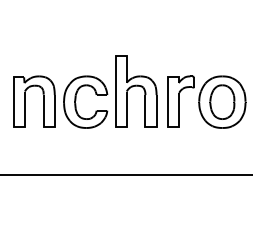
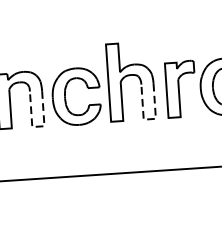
line: (49, 127) -> (38, 127), solid -> dashed
line: (151, 127) -> (150, 119), solid -> dashed

